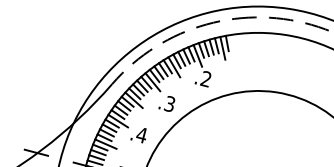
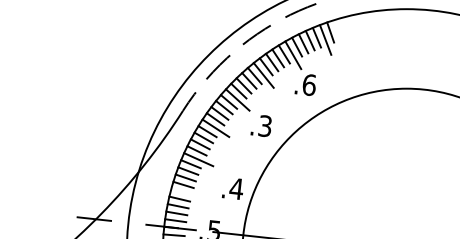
text: (205, 79) -> (308, 85), .2 -> .6
text: (138, 134) -> (231, 188), moved
line: (105, 144) -> (186, 193), removed

